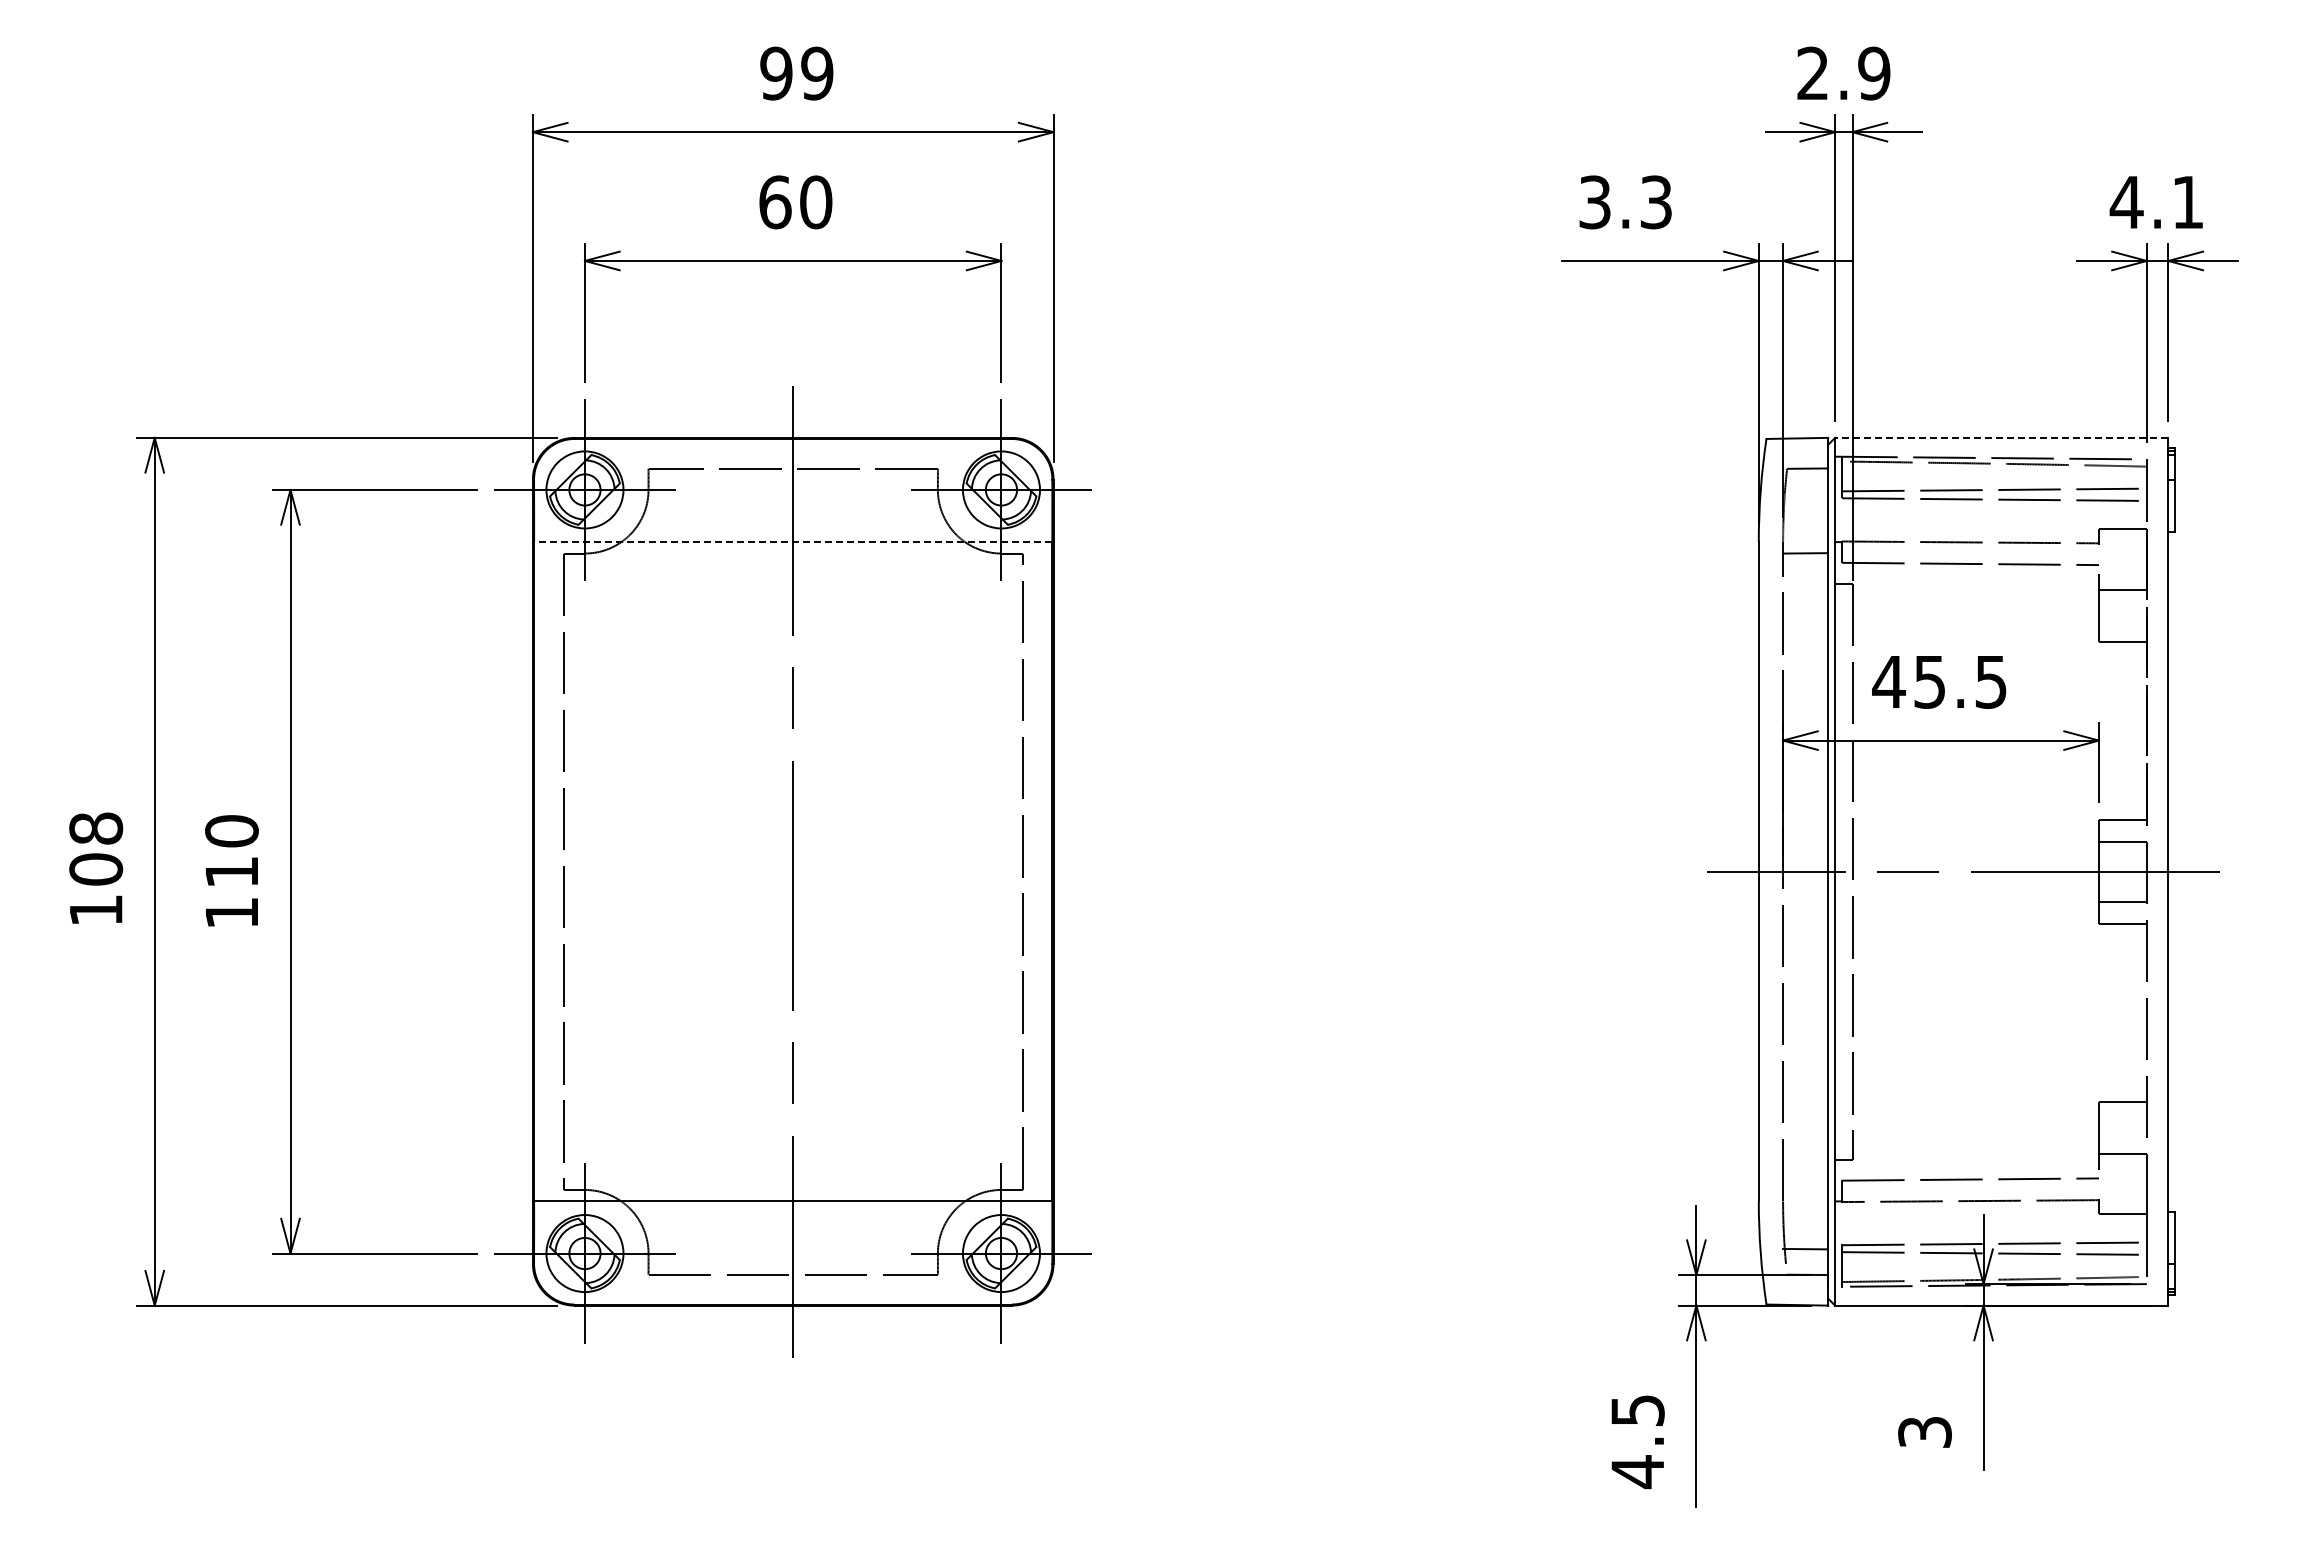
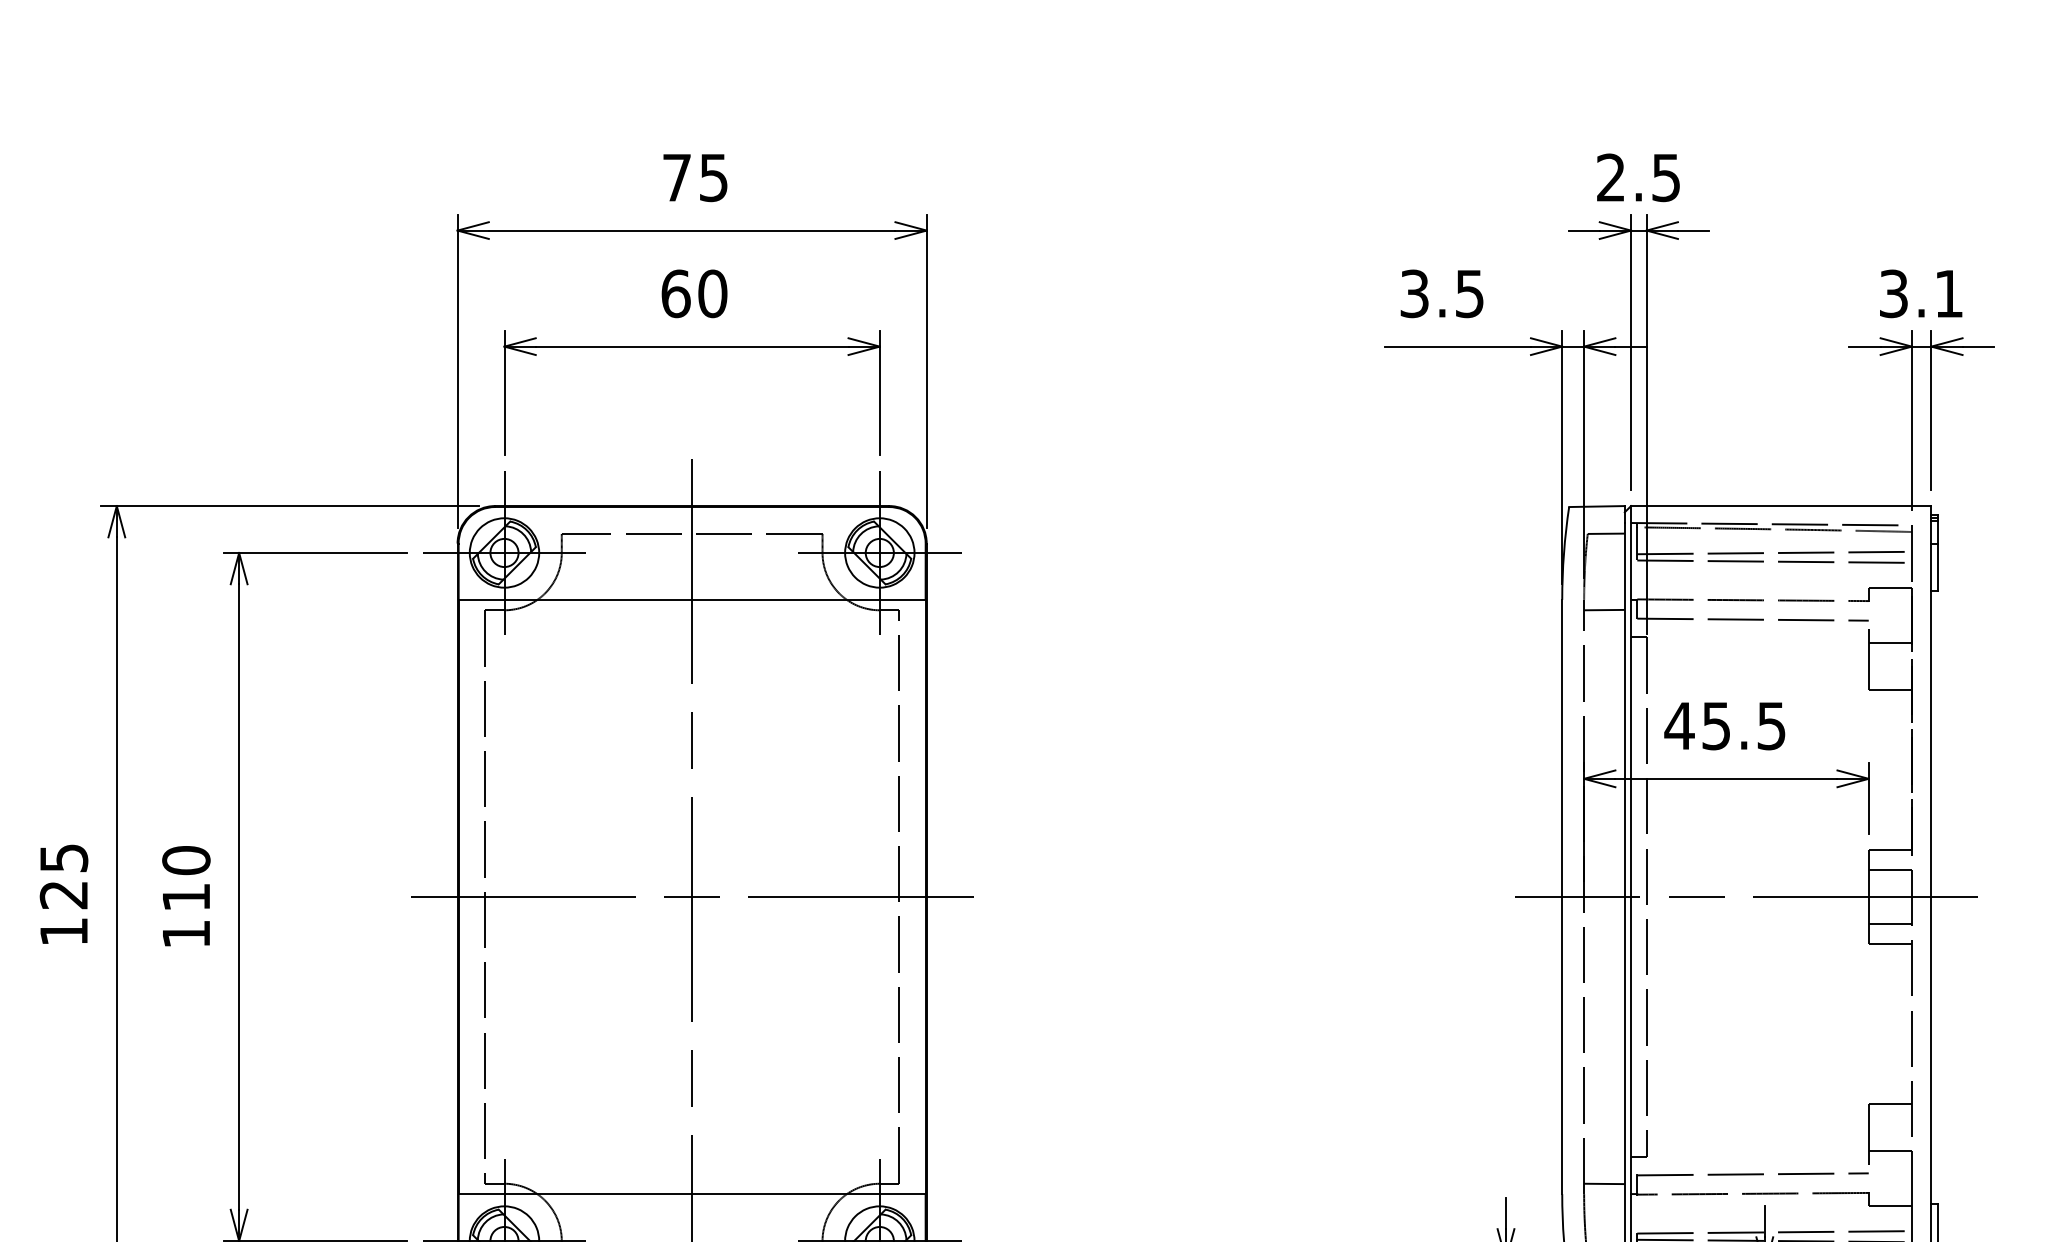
text: (796, 73) -> (695, 177), 99 -> 75
text: (1874, 73) -> (1666, 177), 2.9 -> 2.5
text: (1656, 201) -> (1470, 293), 3.3 -> 3.5
text: (2126, 202) -> (1893, 293), 4.1 -> 3.1
line: (2001, 437) -> (1780, 505), dashed -> solid
line: (792, 542) -> (691, 600), dashed -> solid
text: (96, 848) -> (64, 876), 108 -> 125
line: (792, 871) -> (691, 896), added
line: (1804, 1248) -> (1604, 1183), moved

